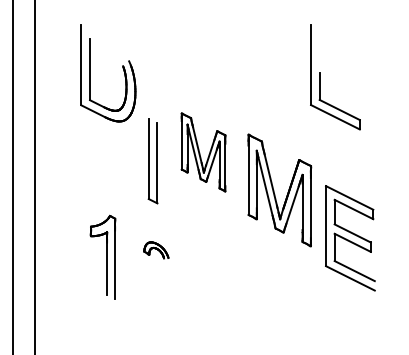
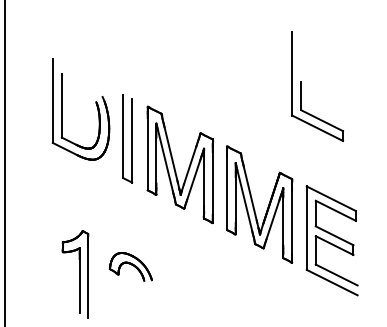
part: (122, 68) -> (95, 104), moved
part: (203, 152) -> (180, 164), size x1.43
part: (152, 161) -> (126, 138), moved
part: (350, 238) -> (332, 241), moved
part: (156, 250) -> (131, 267), size x1.67

